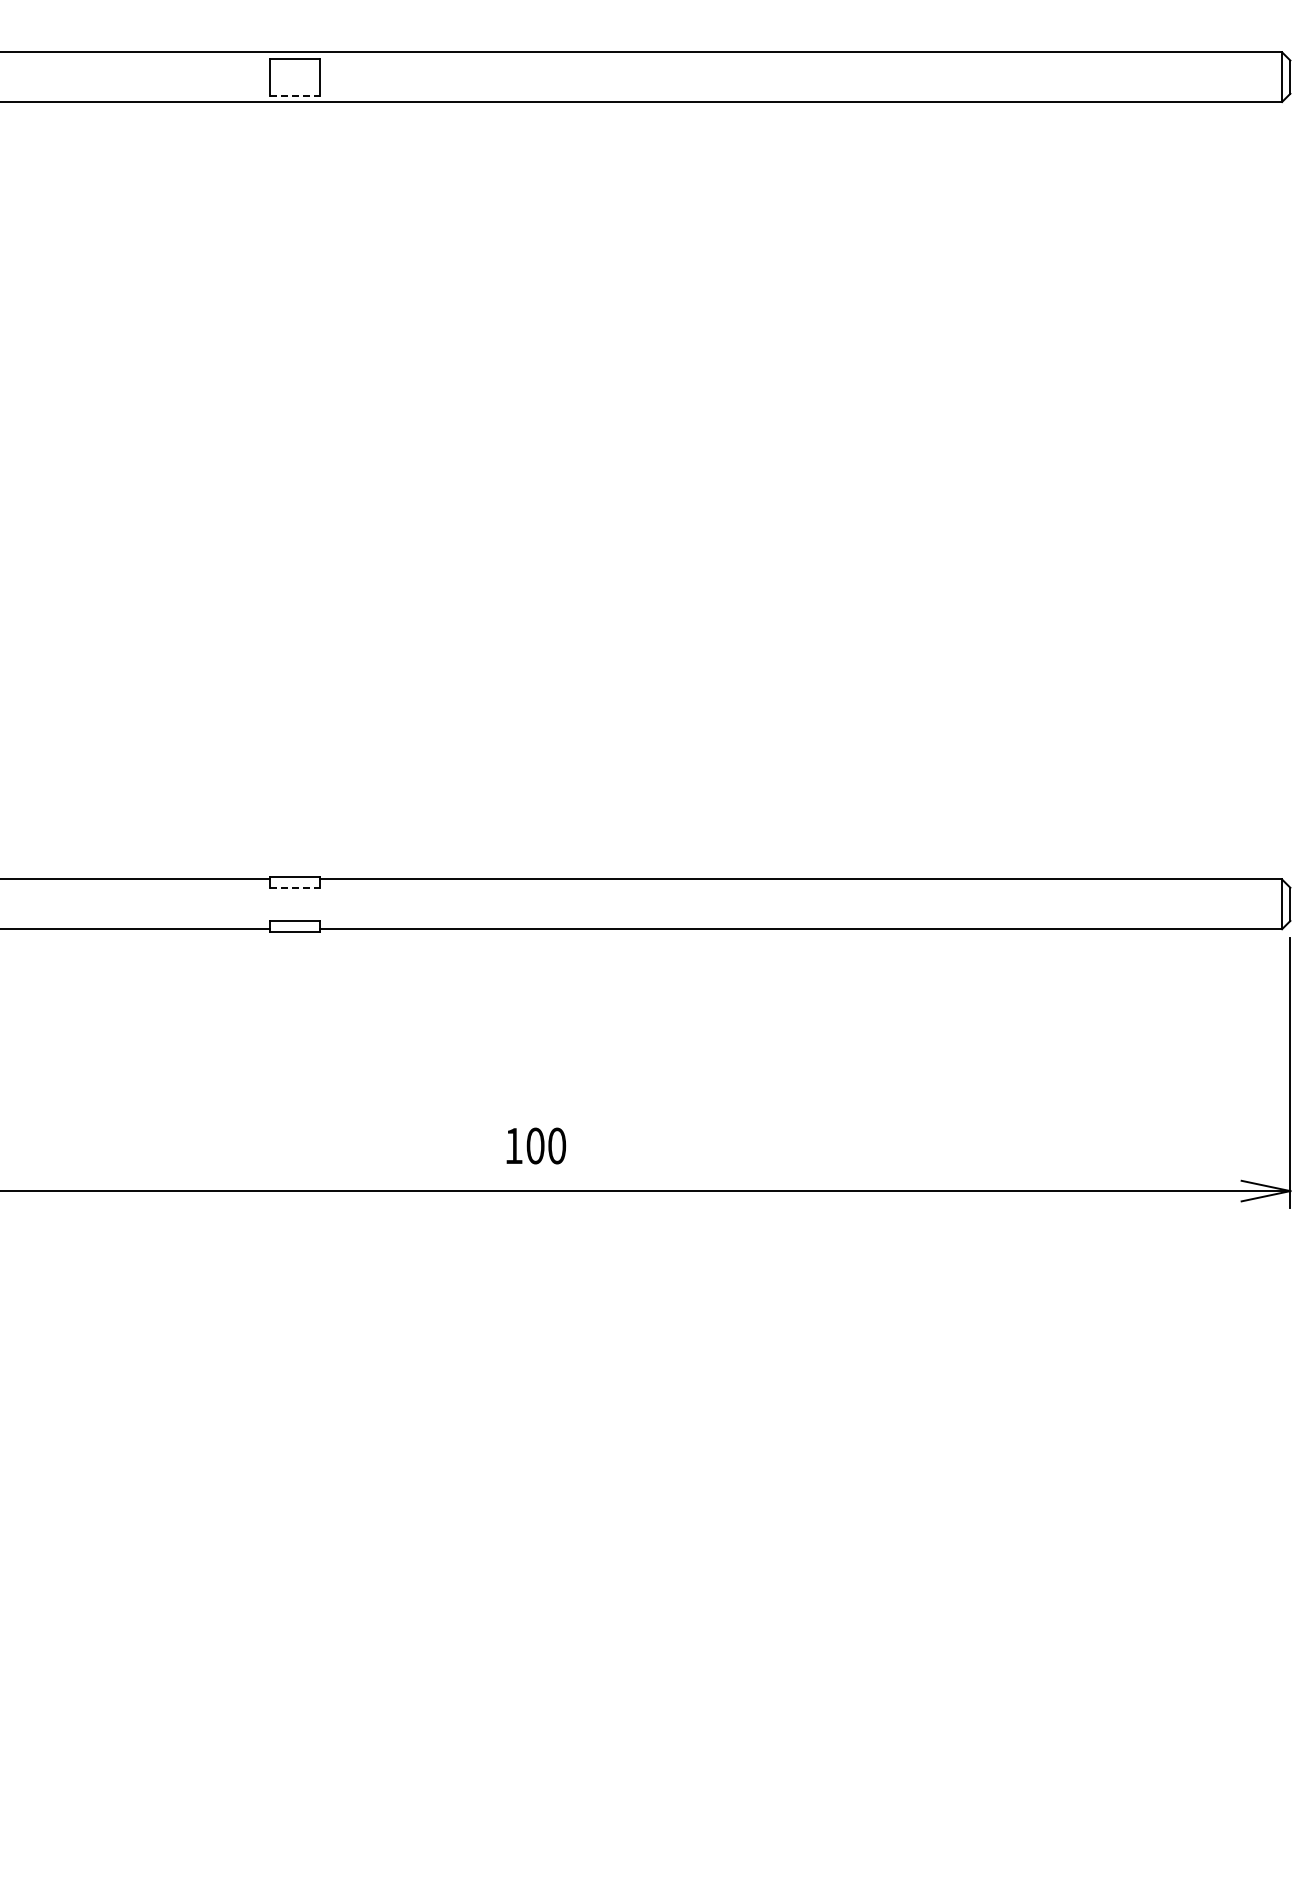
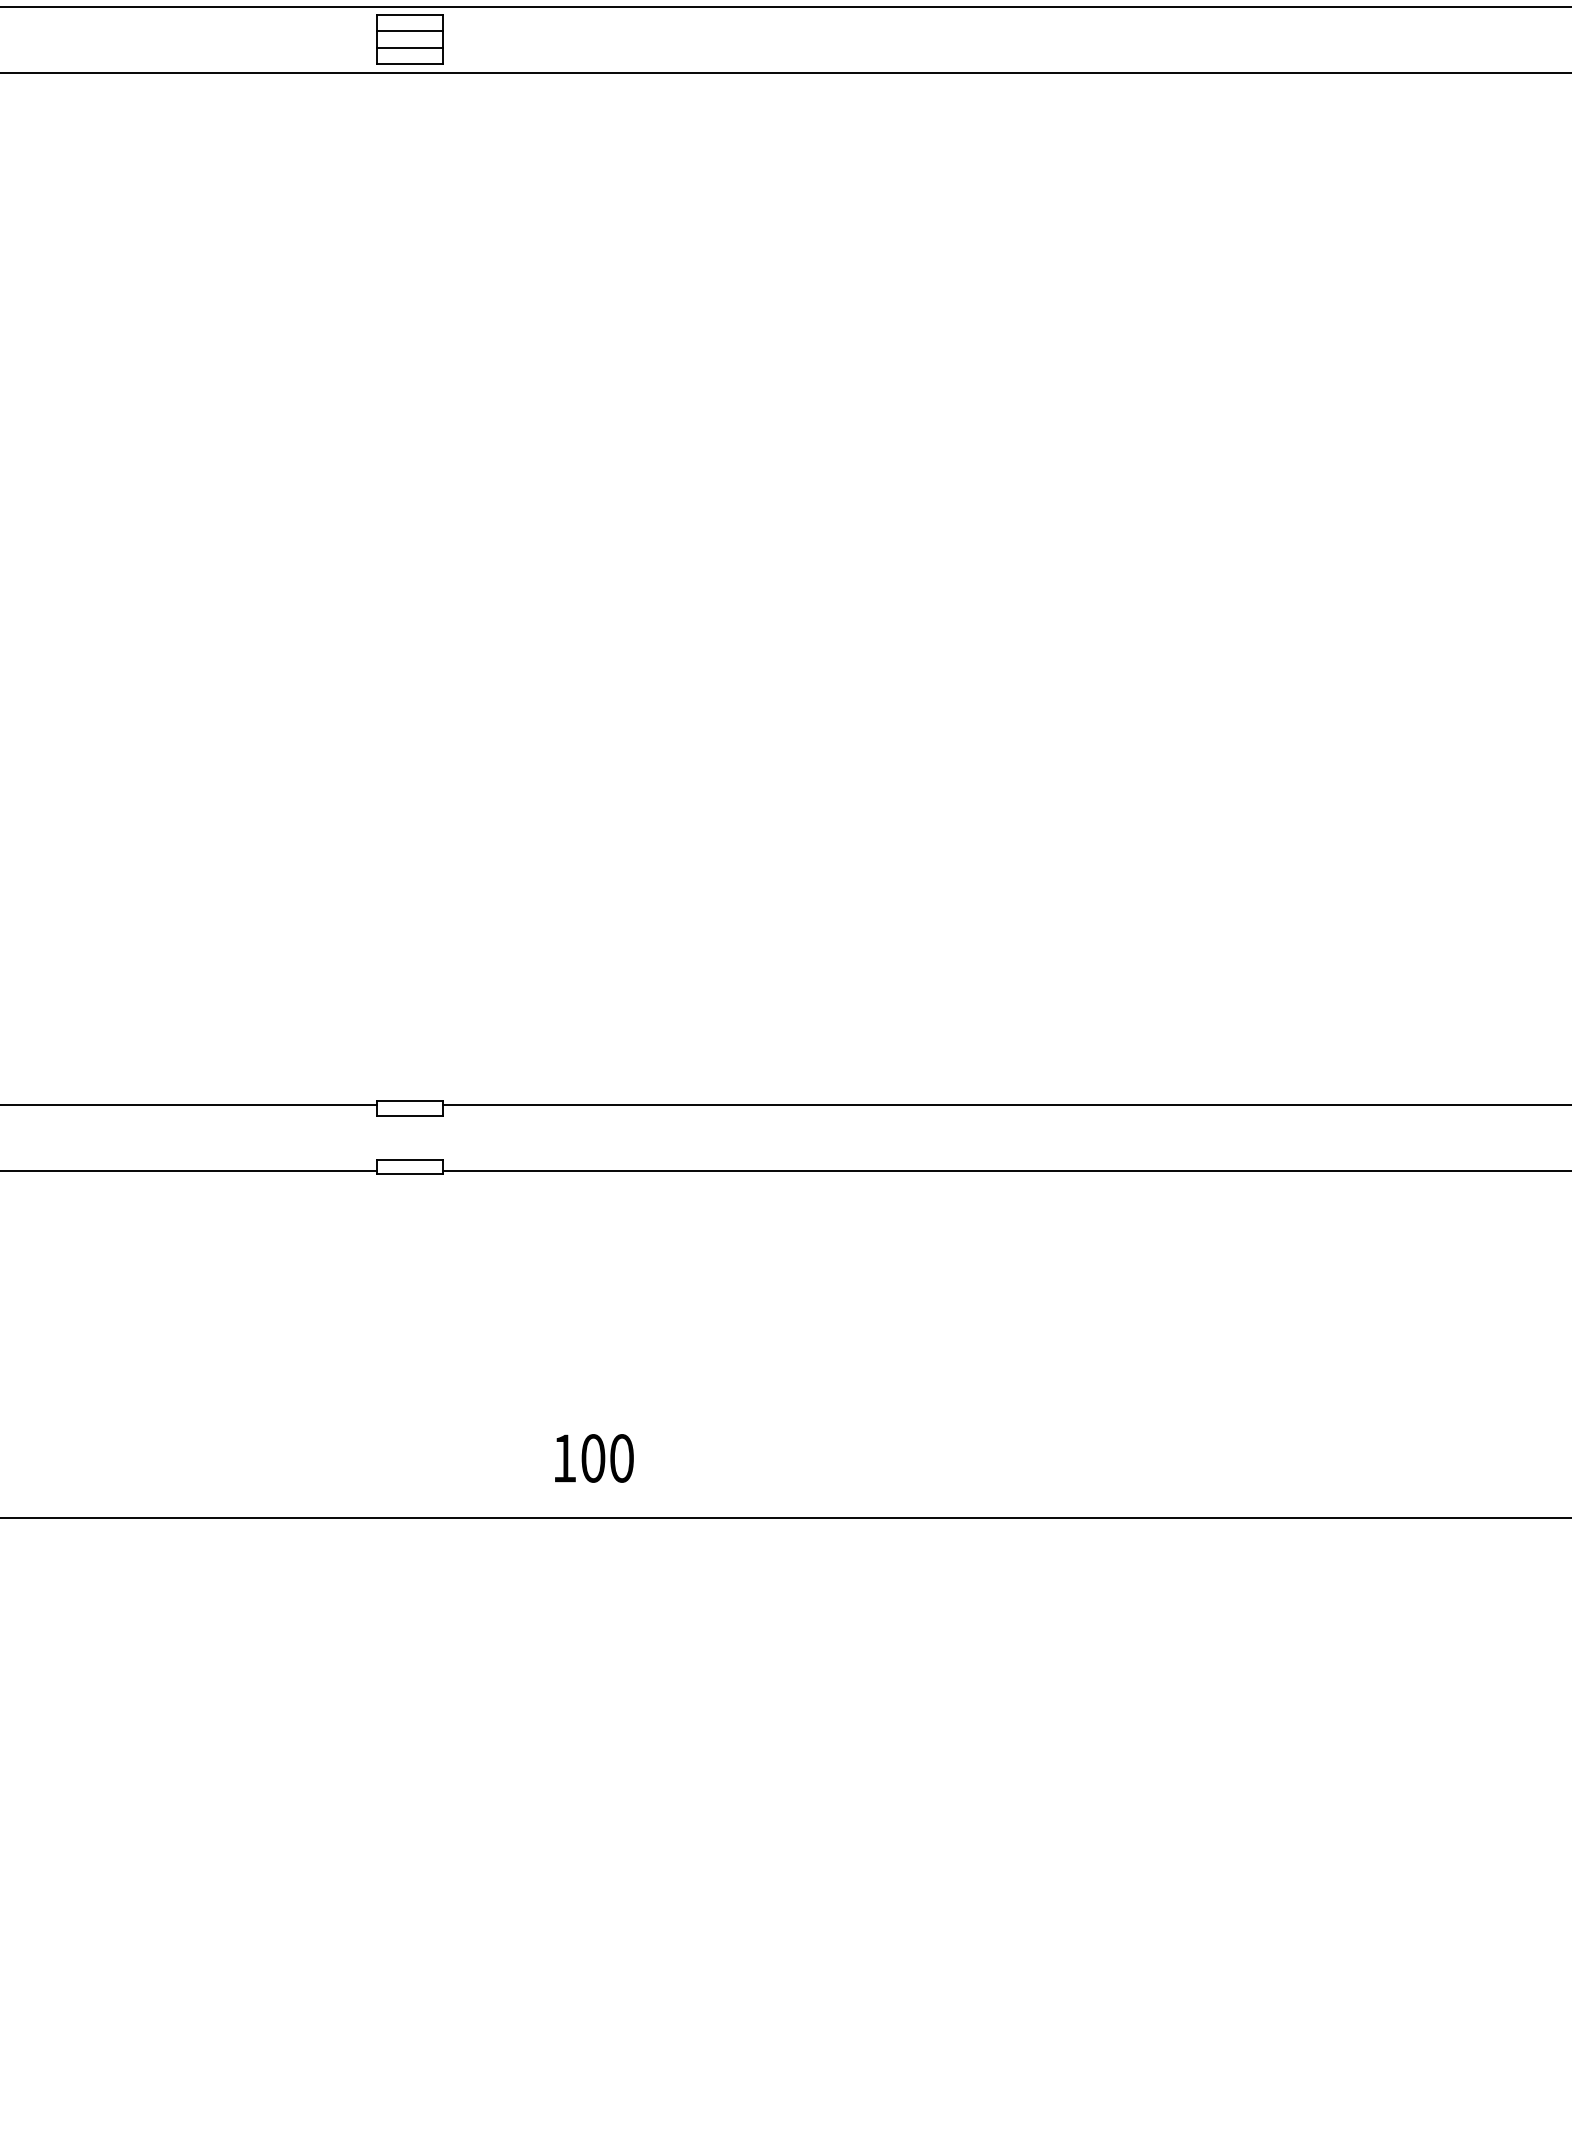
line: (295, 70) -> (410, 30), added
line: (295, 83) -> (410, 48), added
line: (295, 95) -> (410, 63), dashed -> solid
line: (295, 887) -> (410, 1115), dashed -> solid
text: (535, 1145) -> (593, 1457), moved

